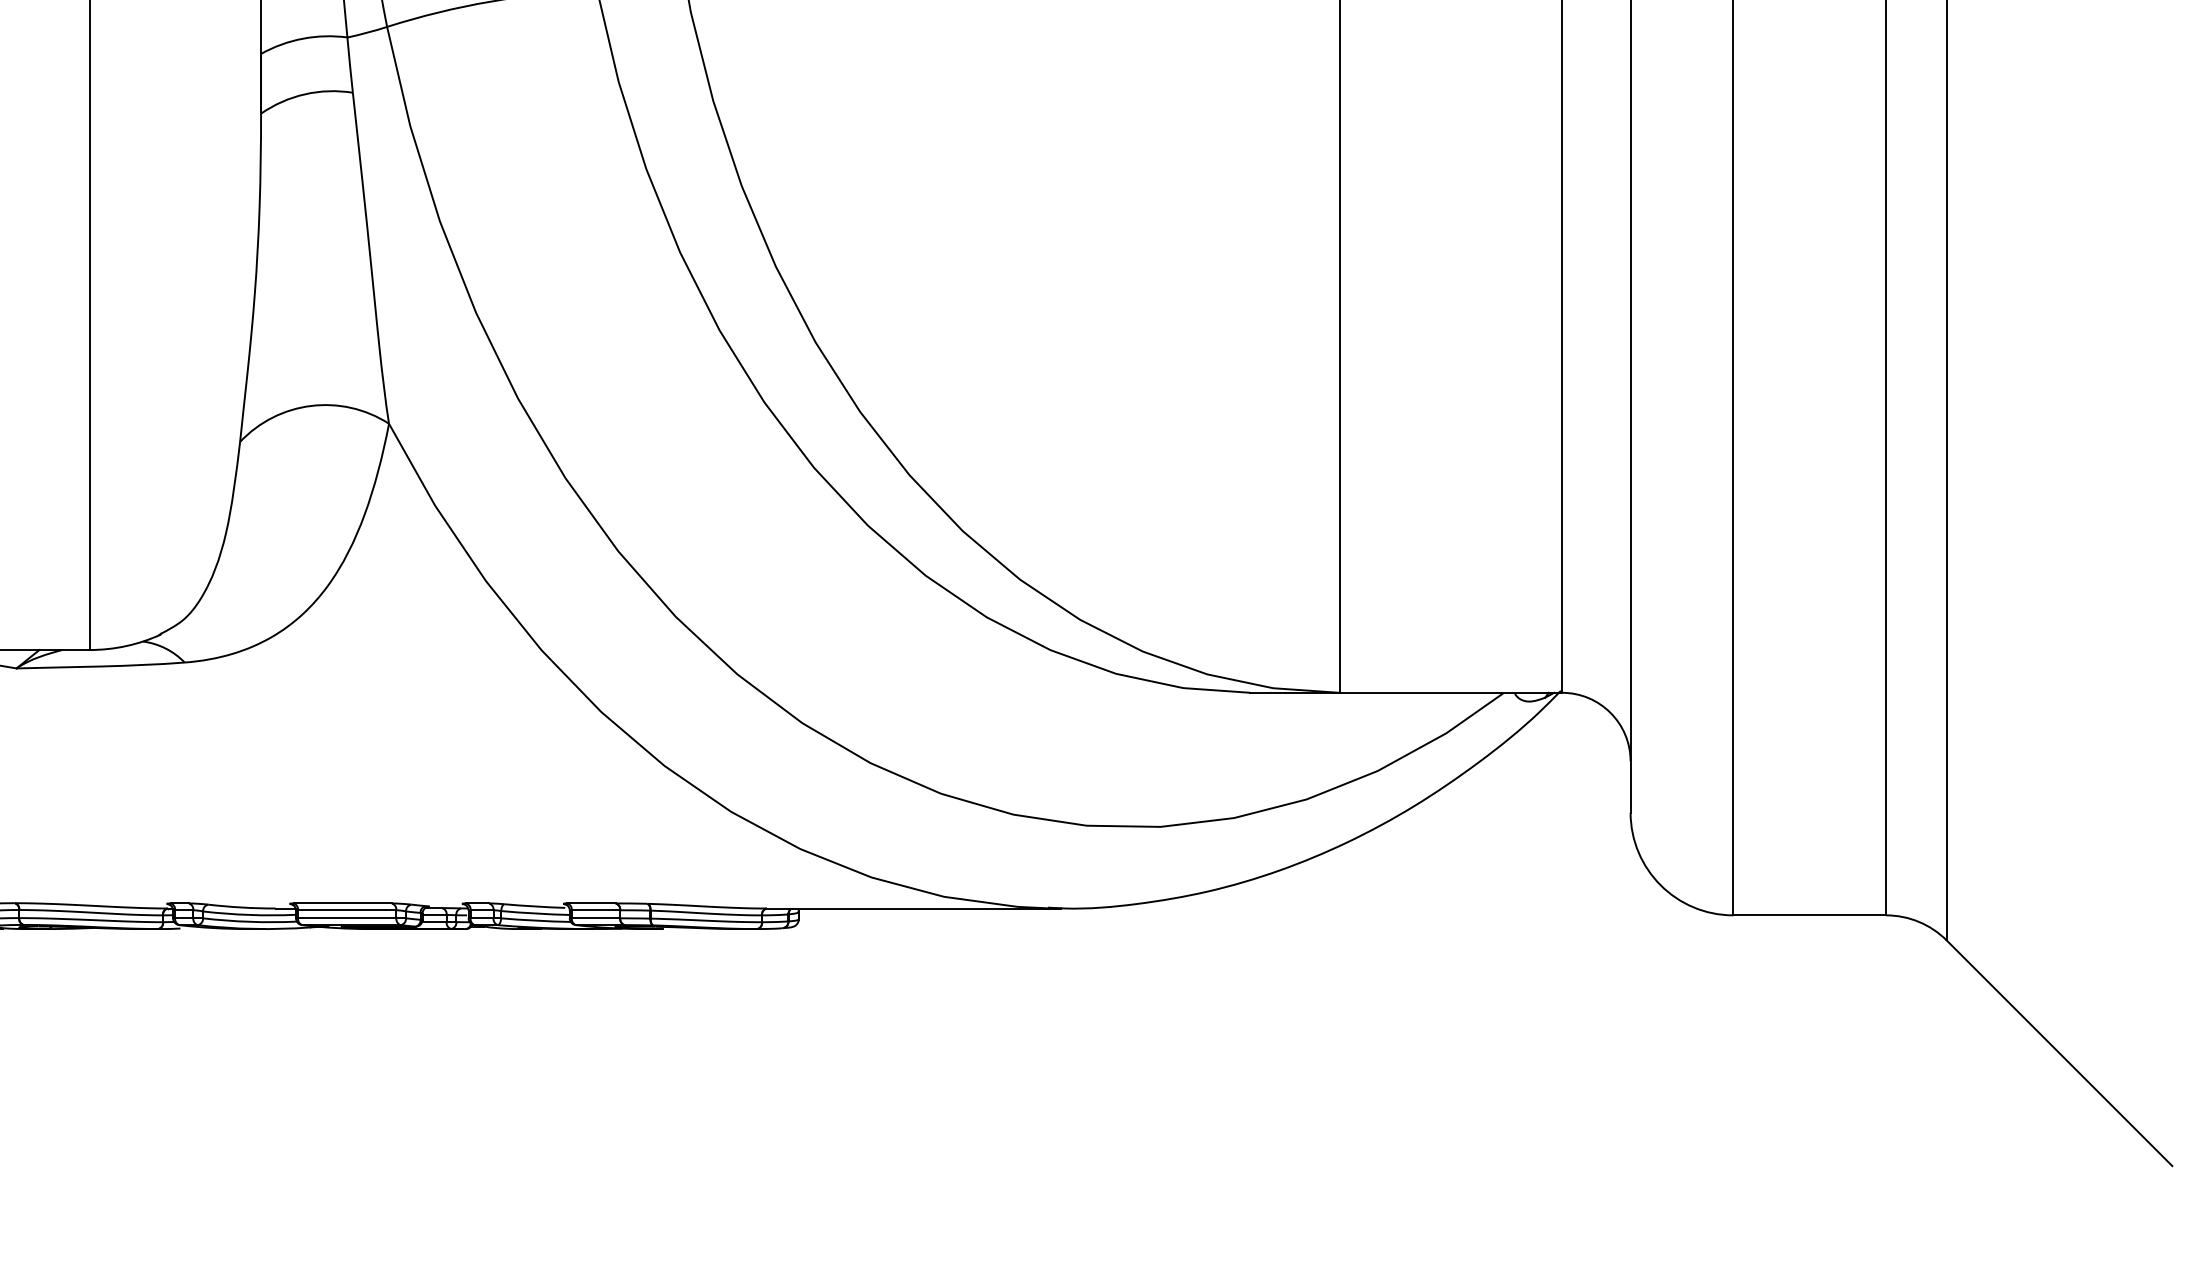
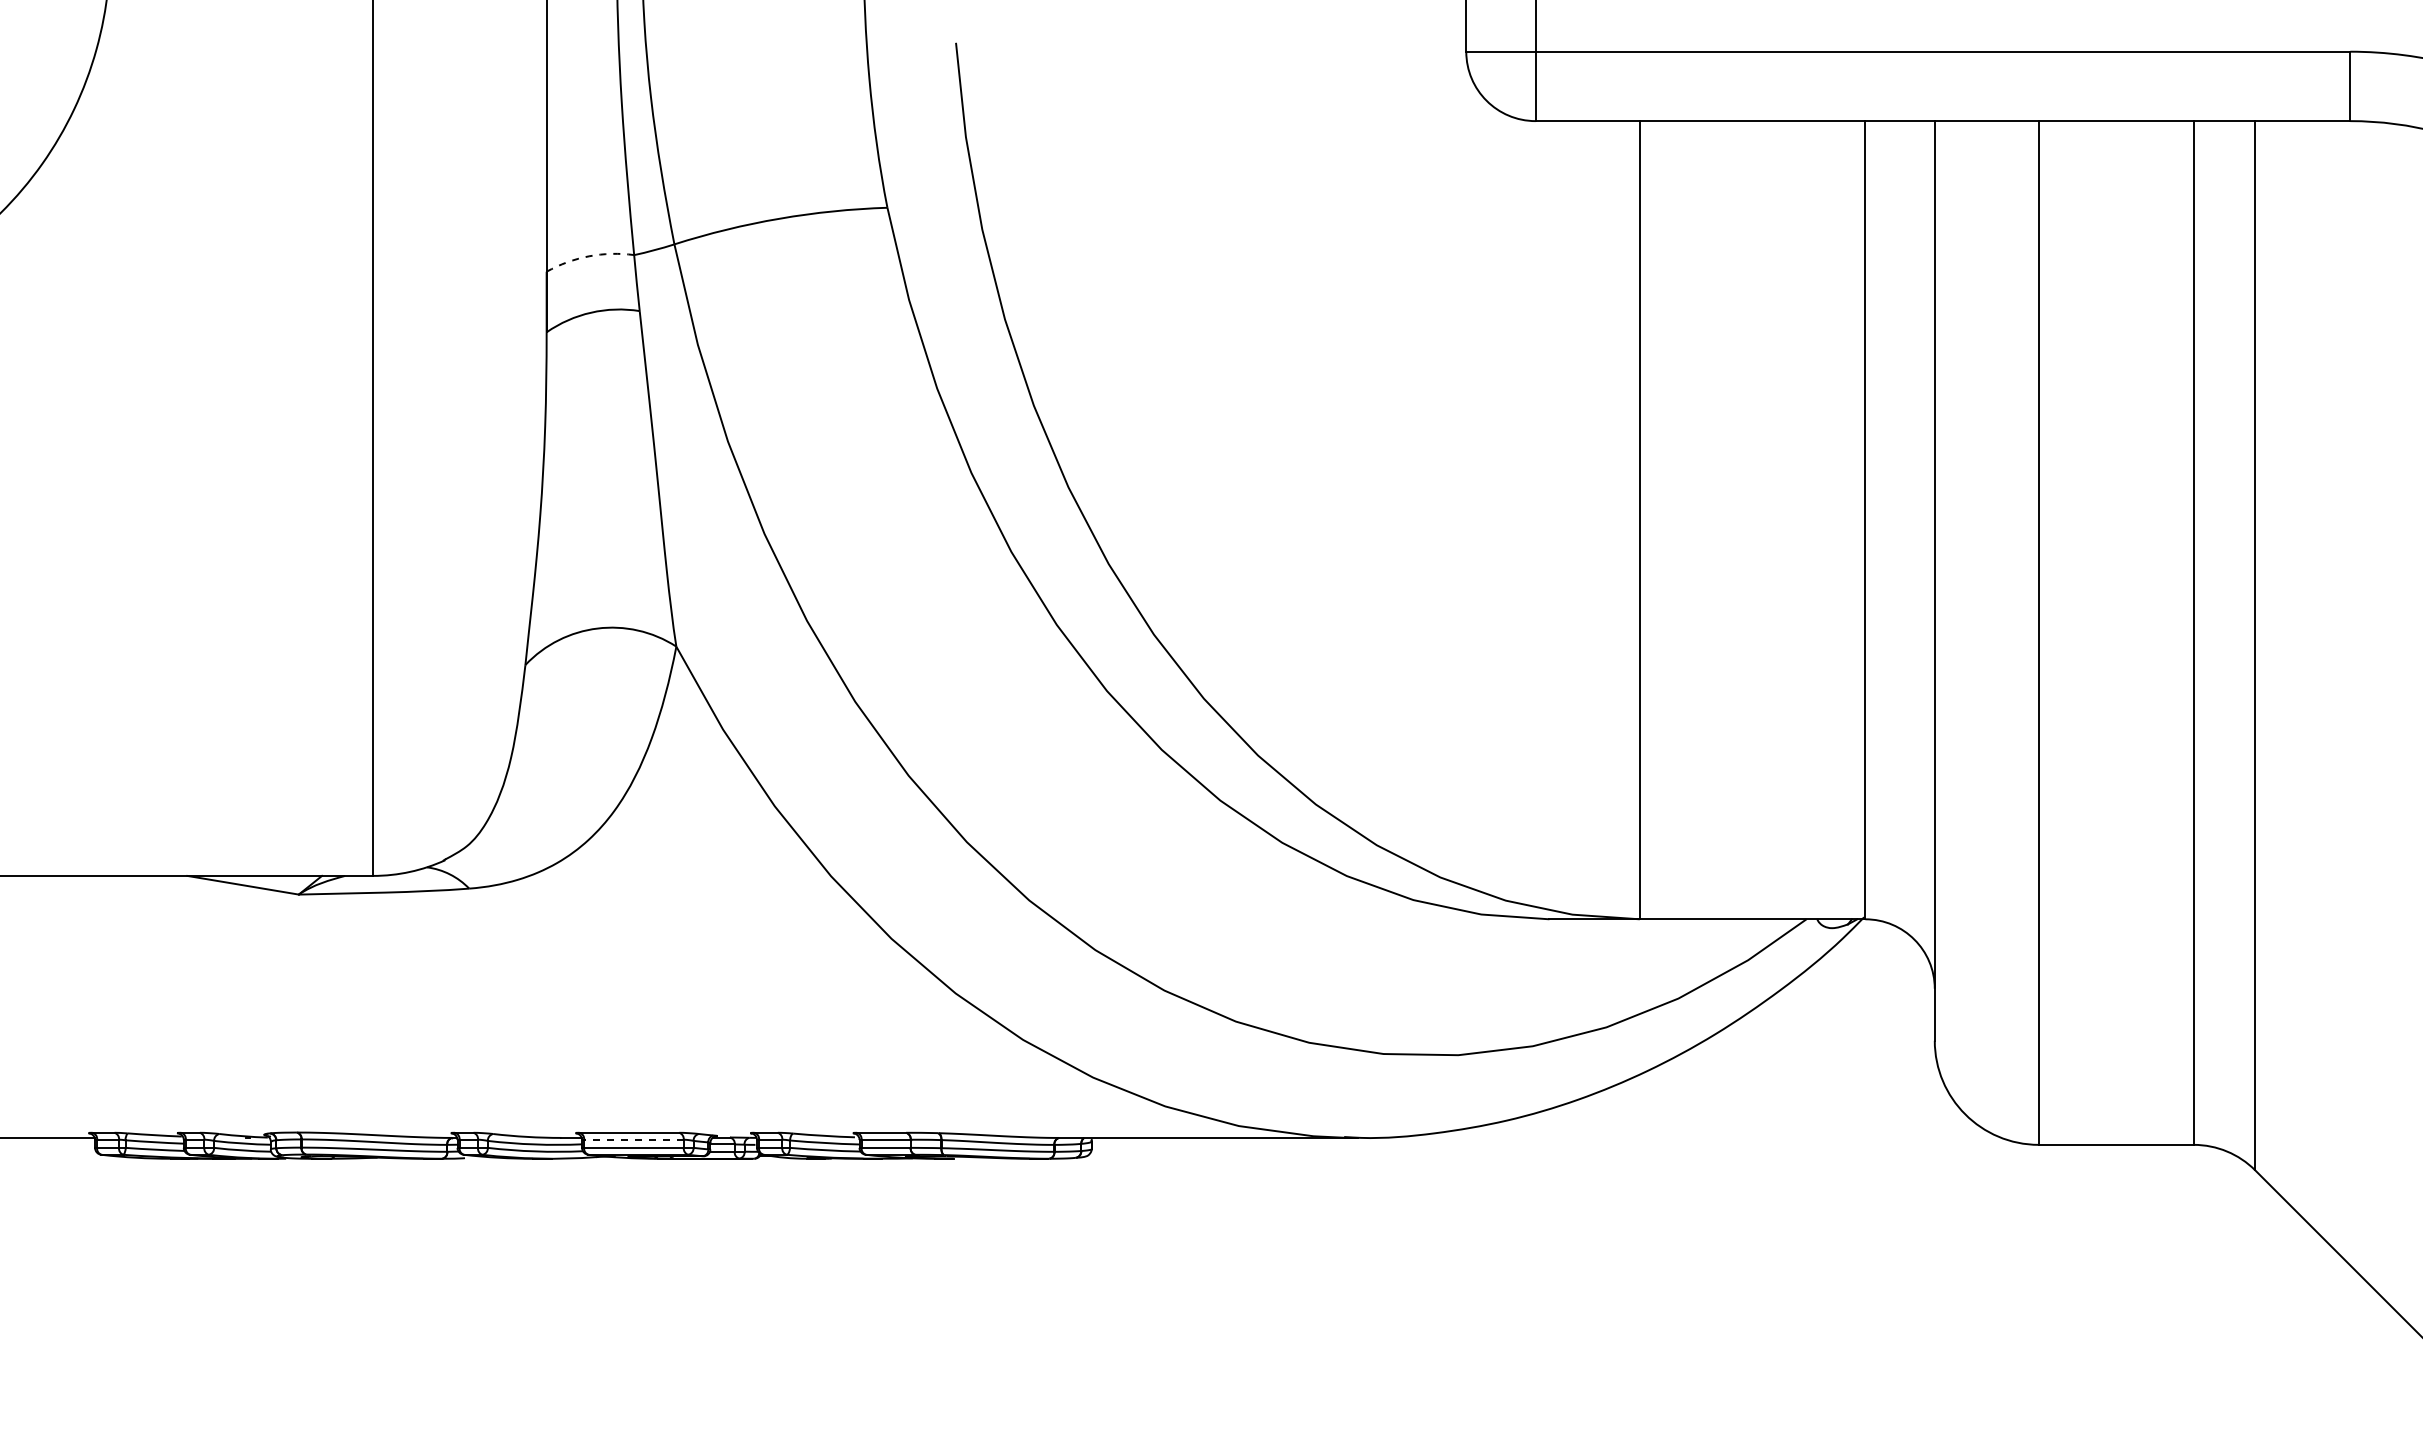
arc: (303, 38) -> (589, 256), solid -> dashed
line: (346, 910) -> (633, 1139), solid -> dashed

